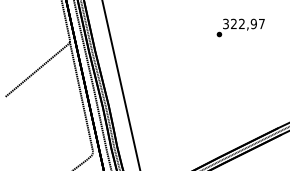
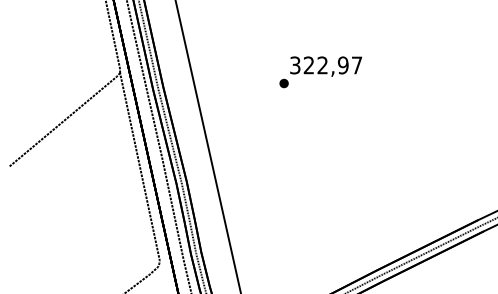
text: (240, 27) -> (320, 71), moved

